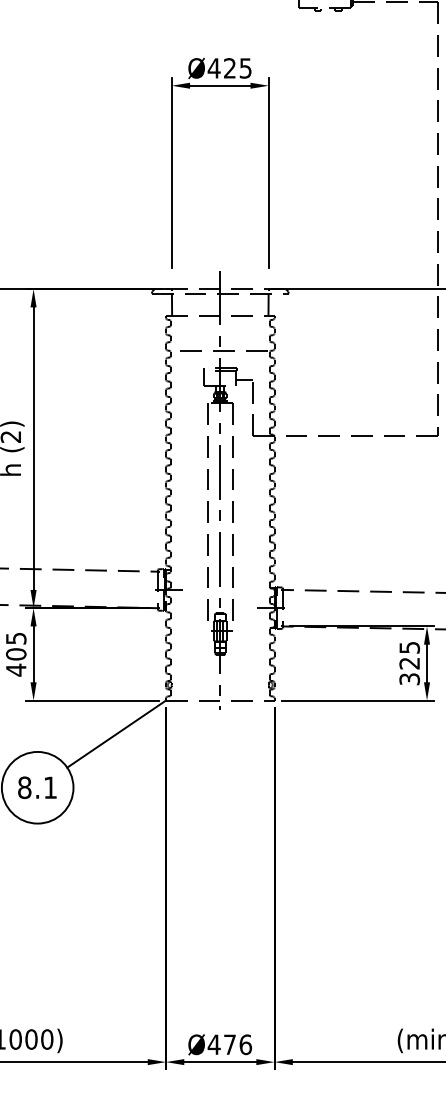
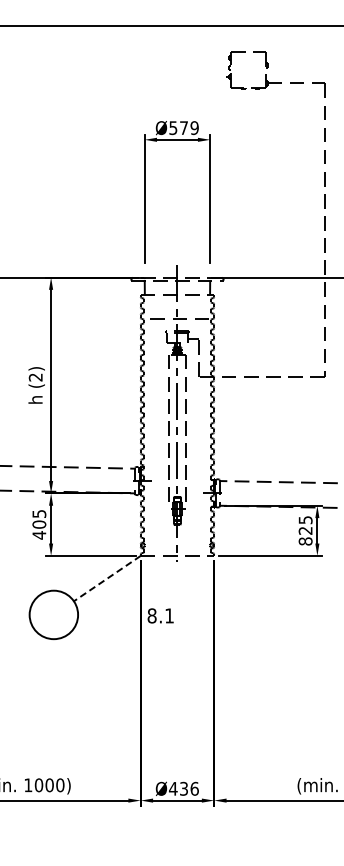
text: (229, 69) -> (183, 128), Ø425 -> Ø579
text: (409, 679) -> (305, 541), 325 -> 825
line: (115, 733) -> (106, 578), solid -> dashed
text: (37, 787) -> (160, 615), moved
text: (229, 1044) -> (183, 788), Ø476 -> Ø436

